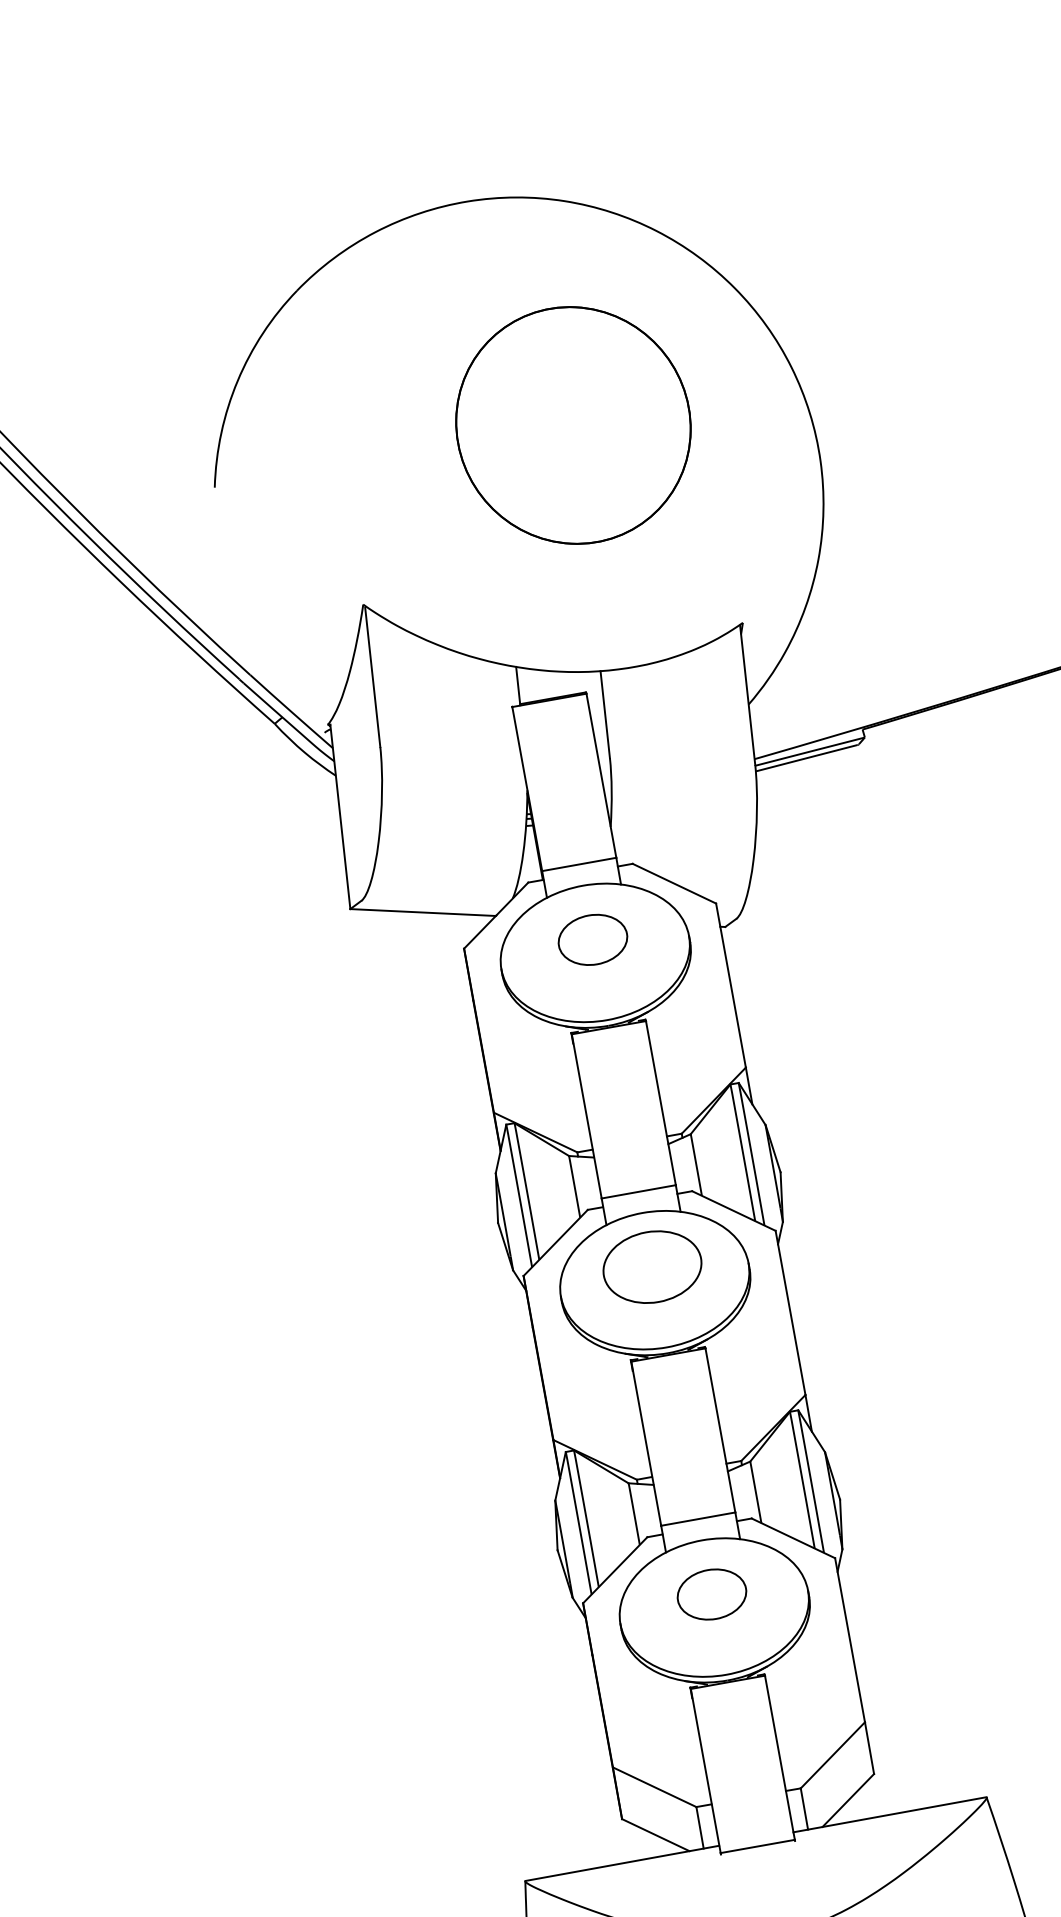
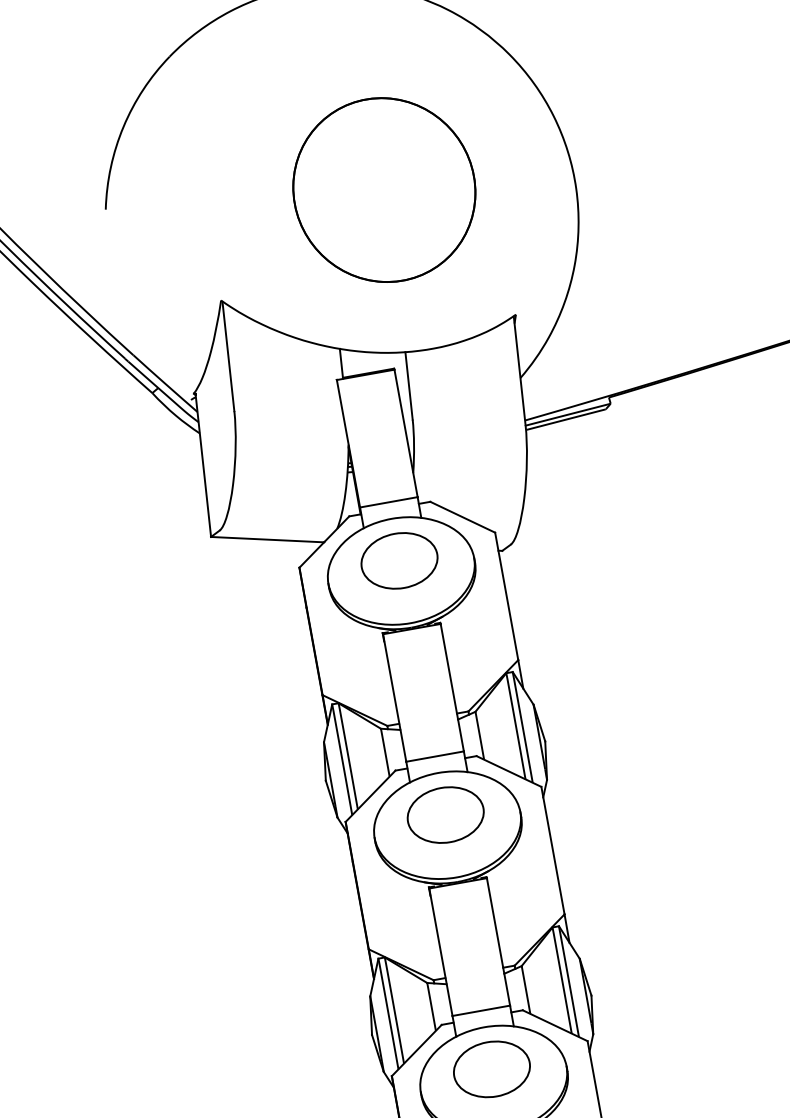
part: (573, 425) -> (384, 190), moved
part: (592, 939) -> (399, 560), size x1.43
part: (711, 1594) -> (491, 1069), size x1.43

